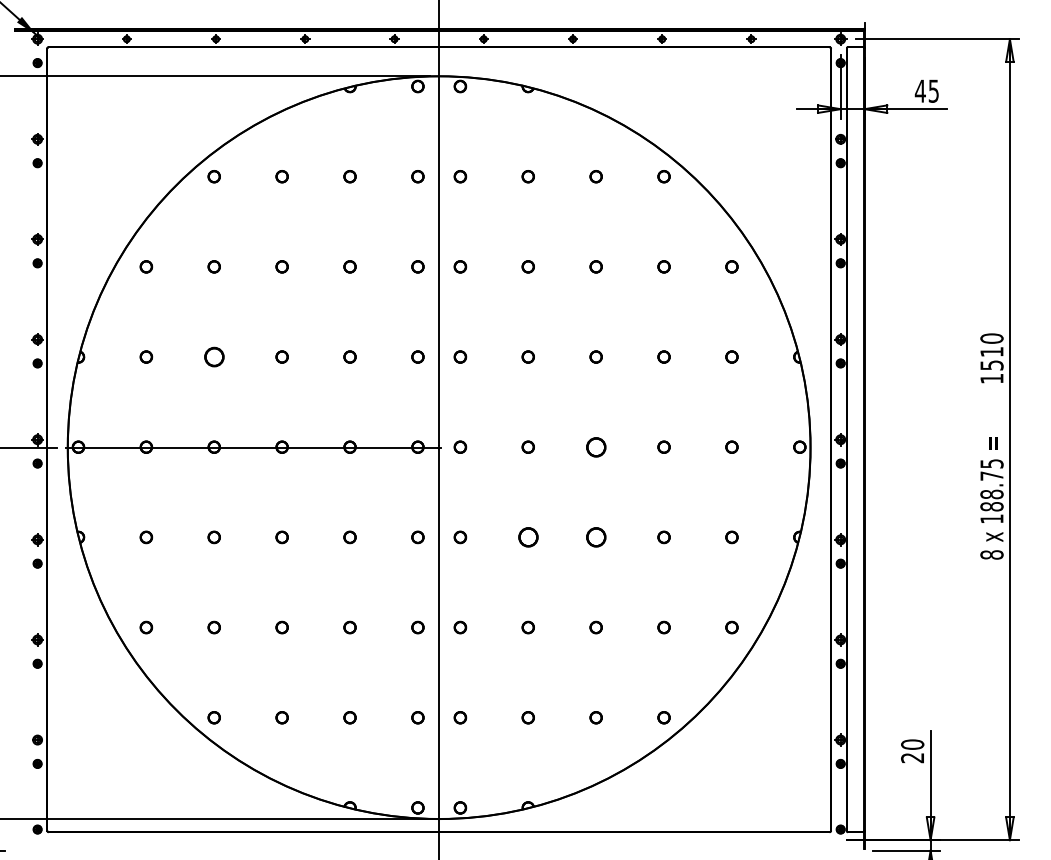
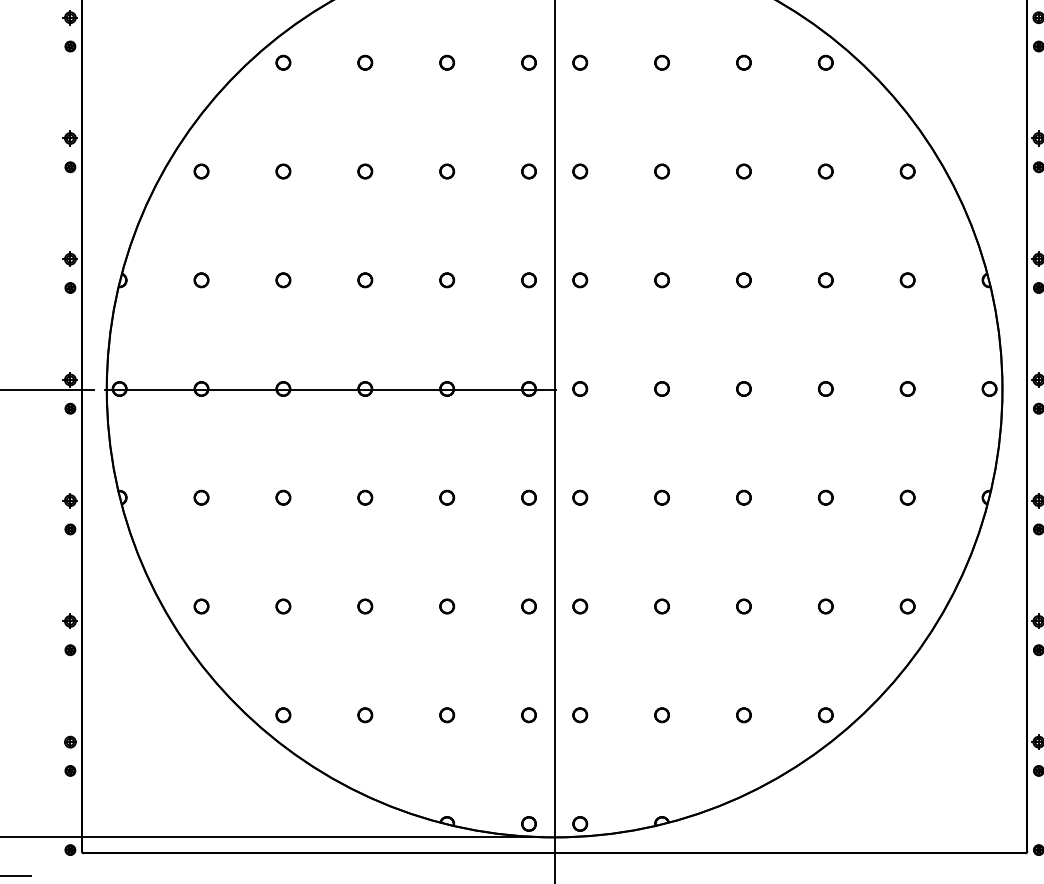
circle: (213, 356) -> (282, 279), size x0.62
circle: (595, 446) -> (743, 388), size x0.62
part: (527, 537) -> (661, 497), size x0.62
part: (595, 537) -> (743, 497), size x0.62

